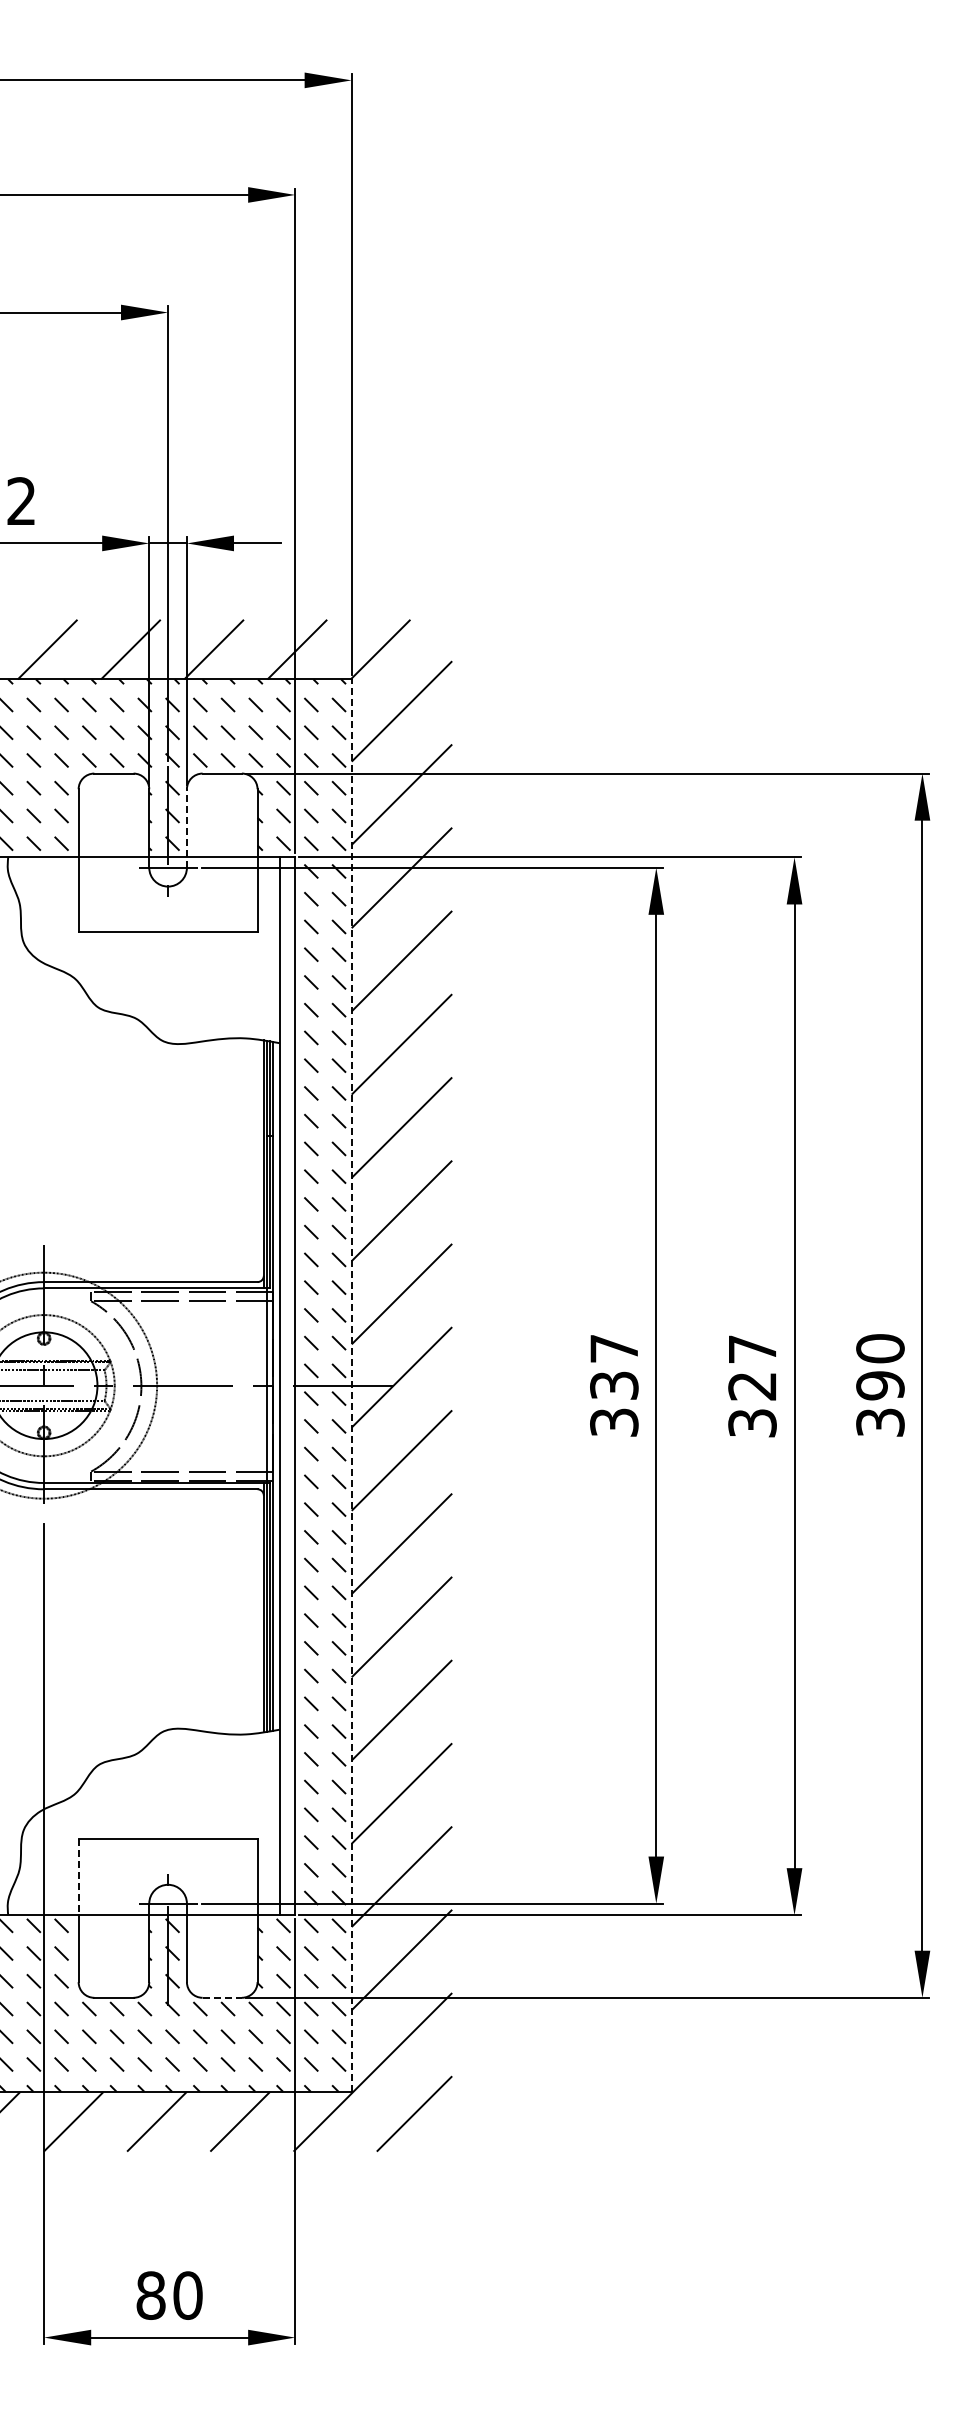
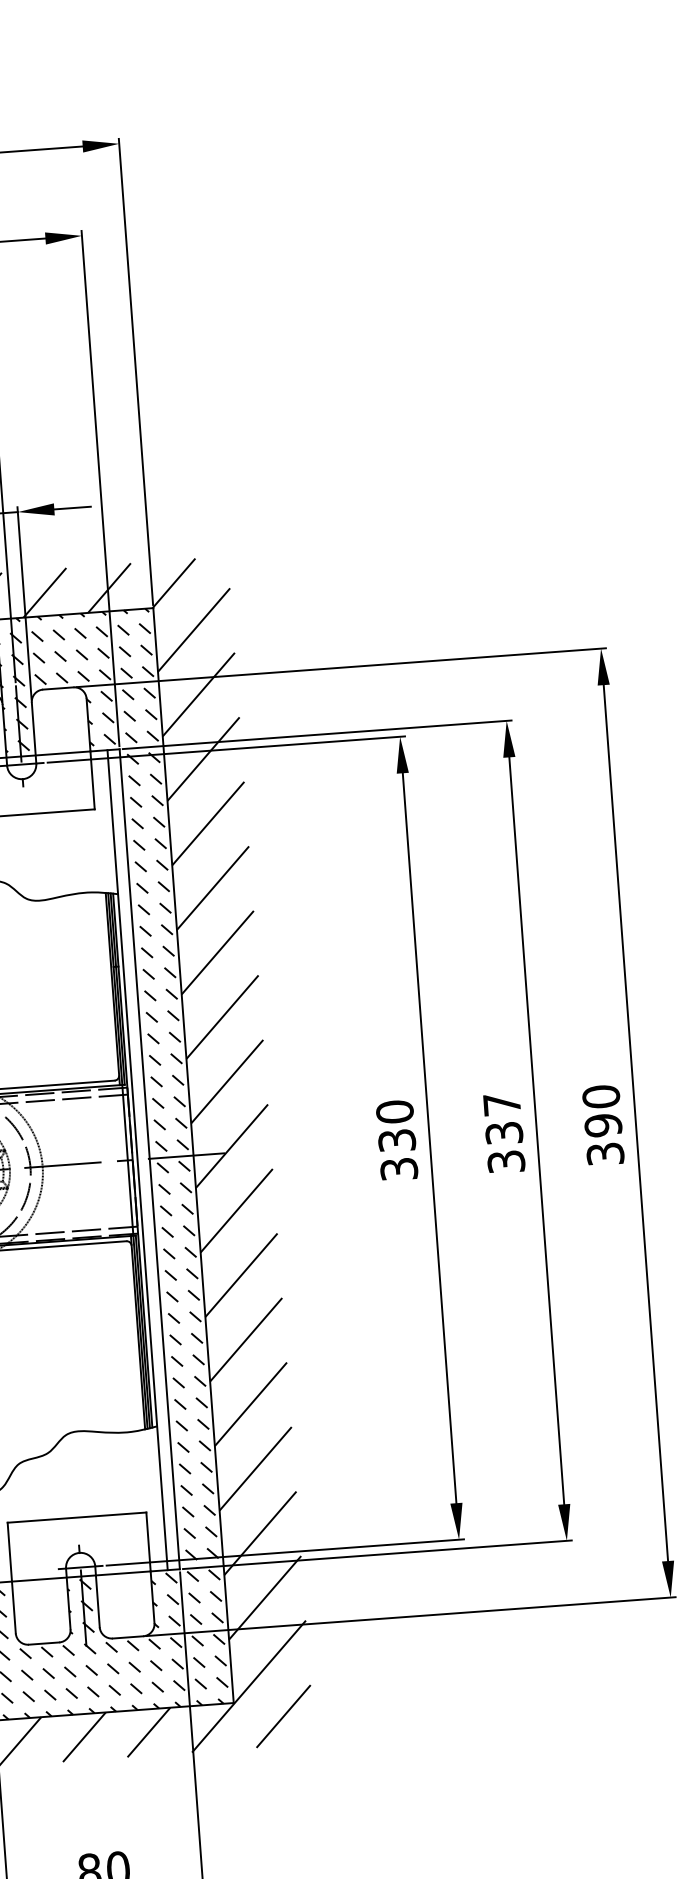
line: (186, 828) -> (33, 733), dashed -> solid
text: (614, 1348) -> (395, 1111), 337 -> 330
line: (351, 1385) -> (193, 1155), dashed -> solid
text: (752, 1386) -> (504, 1133), 327 -> 337
line: (78, 1877) -> (9, 1552), dashed -> solid
line: (222, 1997) -> (128, 1637), dashed -> solid

